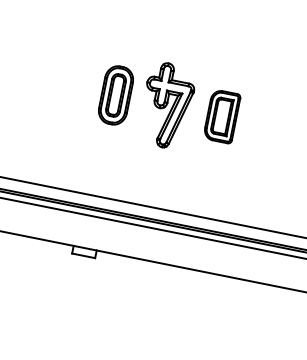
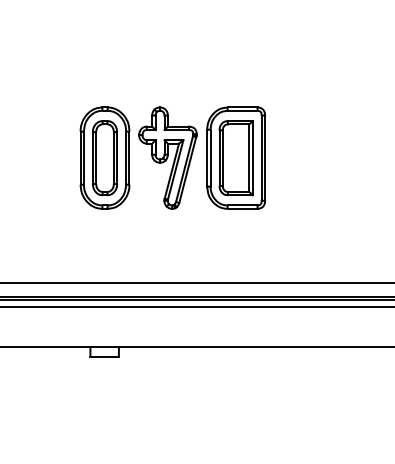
part: (115, 94) -> (104, 157), size x1.43
part: (221, 116) -> (235, 157), size x1.67

